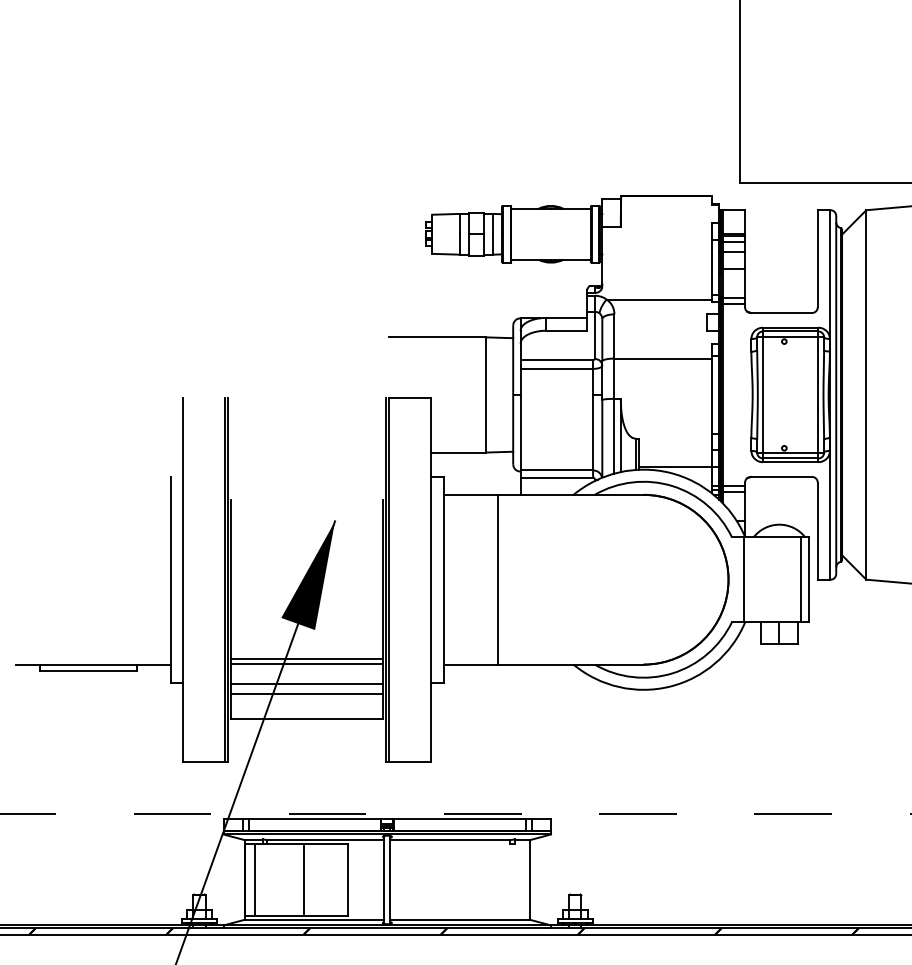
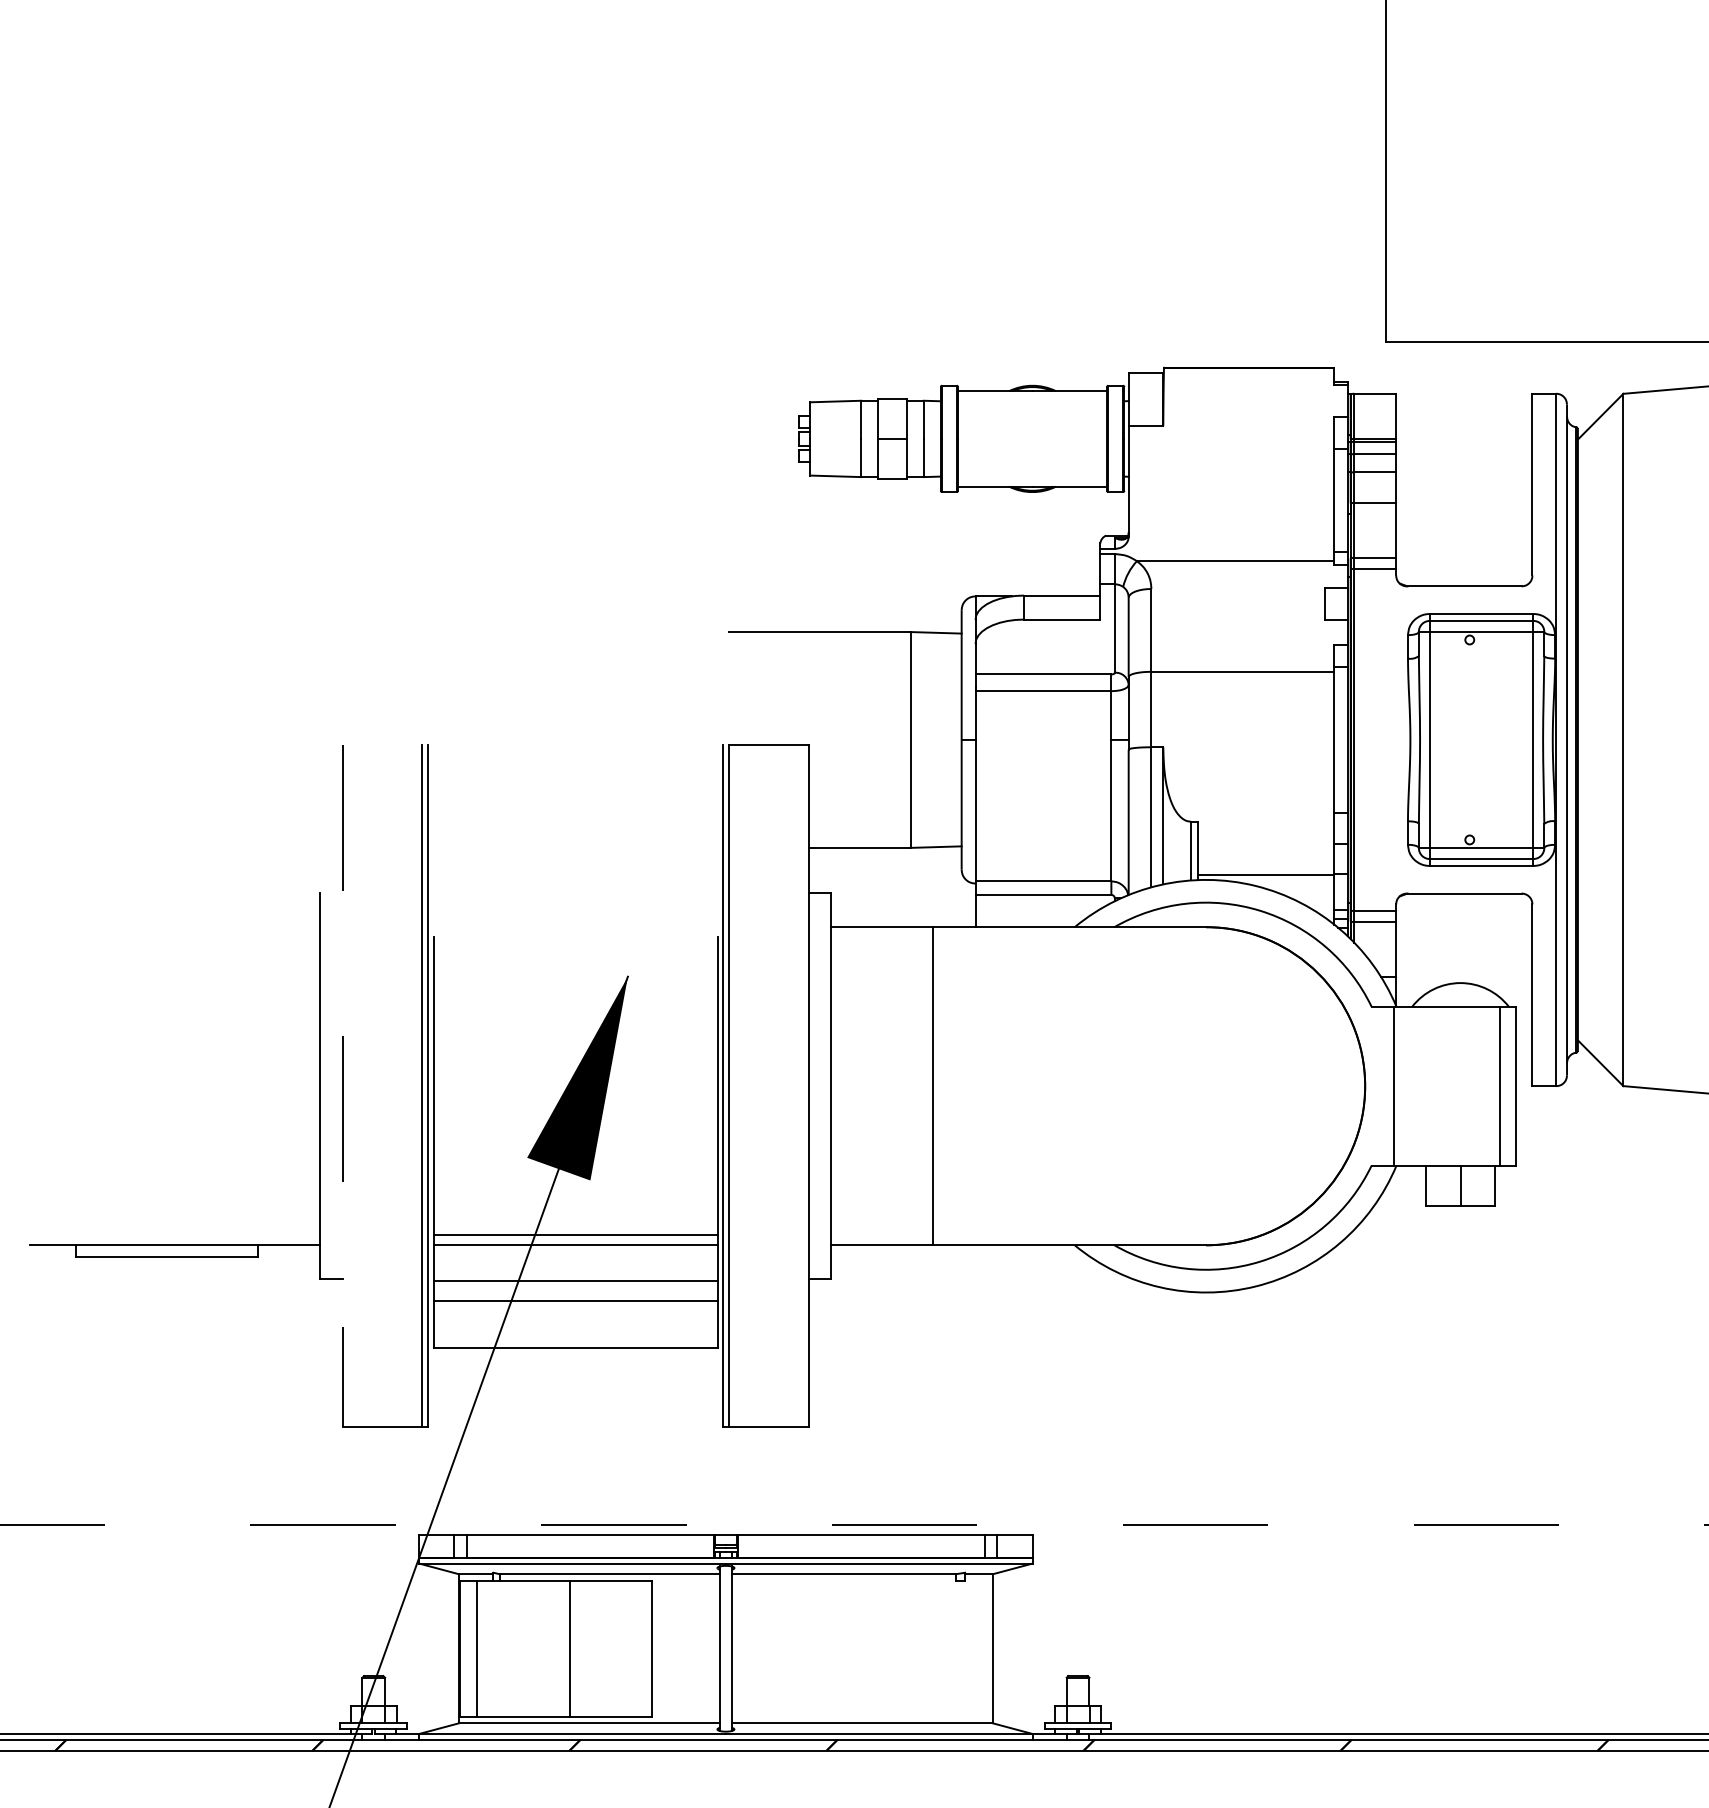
line: (182, 579) -> (342, 1085), solid -> dashed

